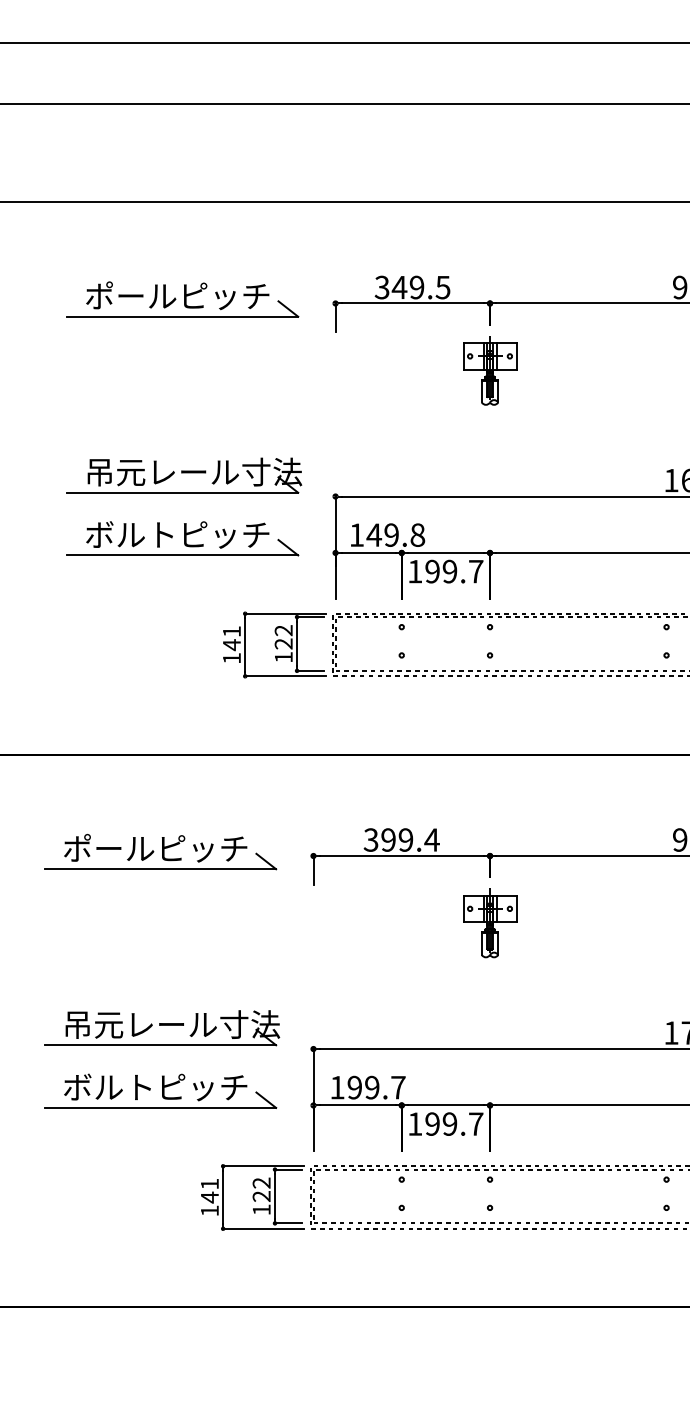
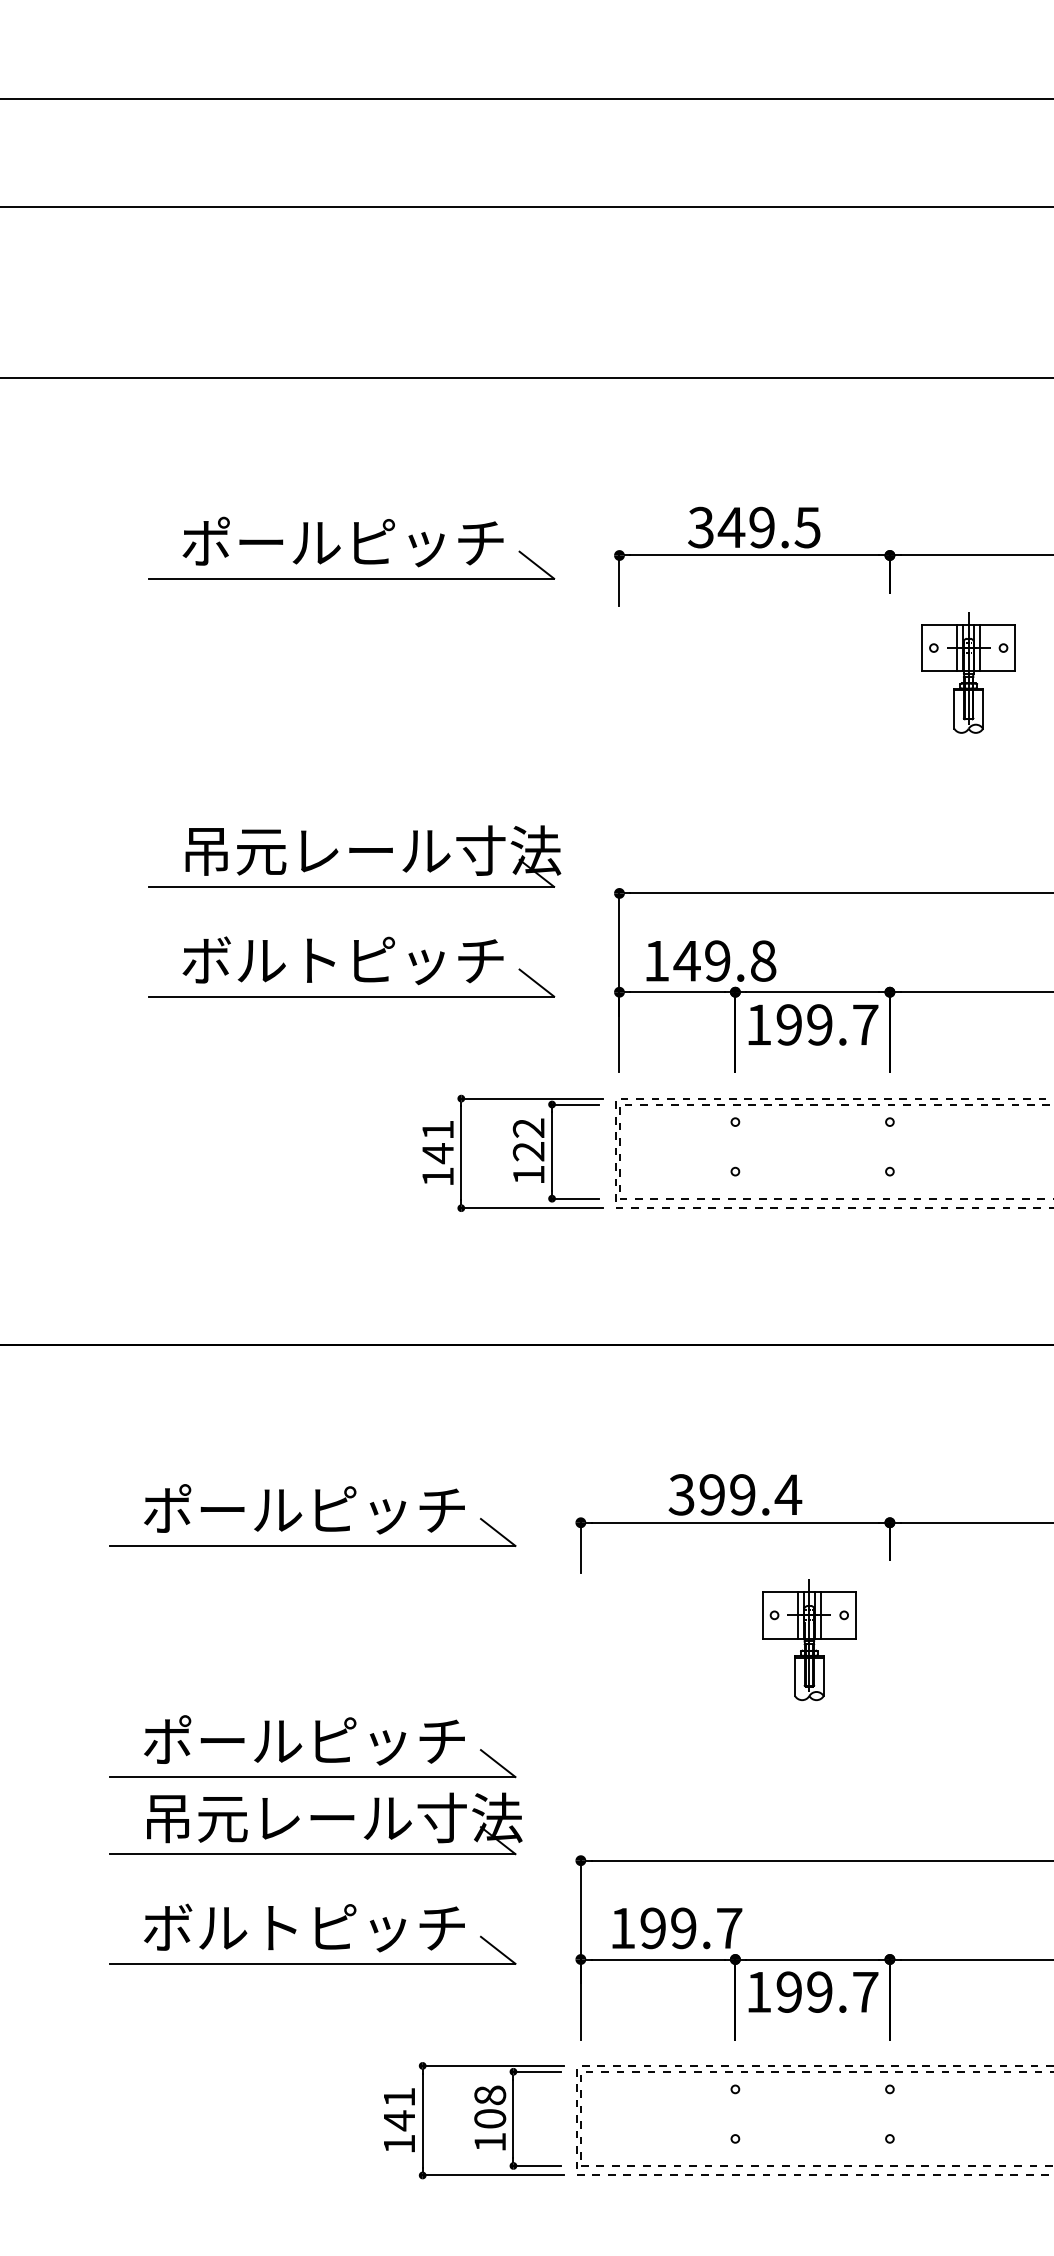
part: (490, 370) -> (969, 672), moved
part: (490, 923) -> (810, 1640), moved
part: (160, 984) -> (312, 1747), added
text: (261, 1189) -> (489, 2106), 122 -> 108

